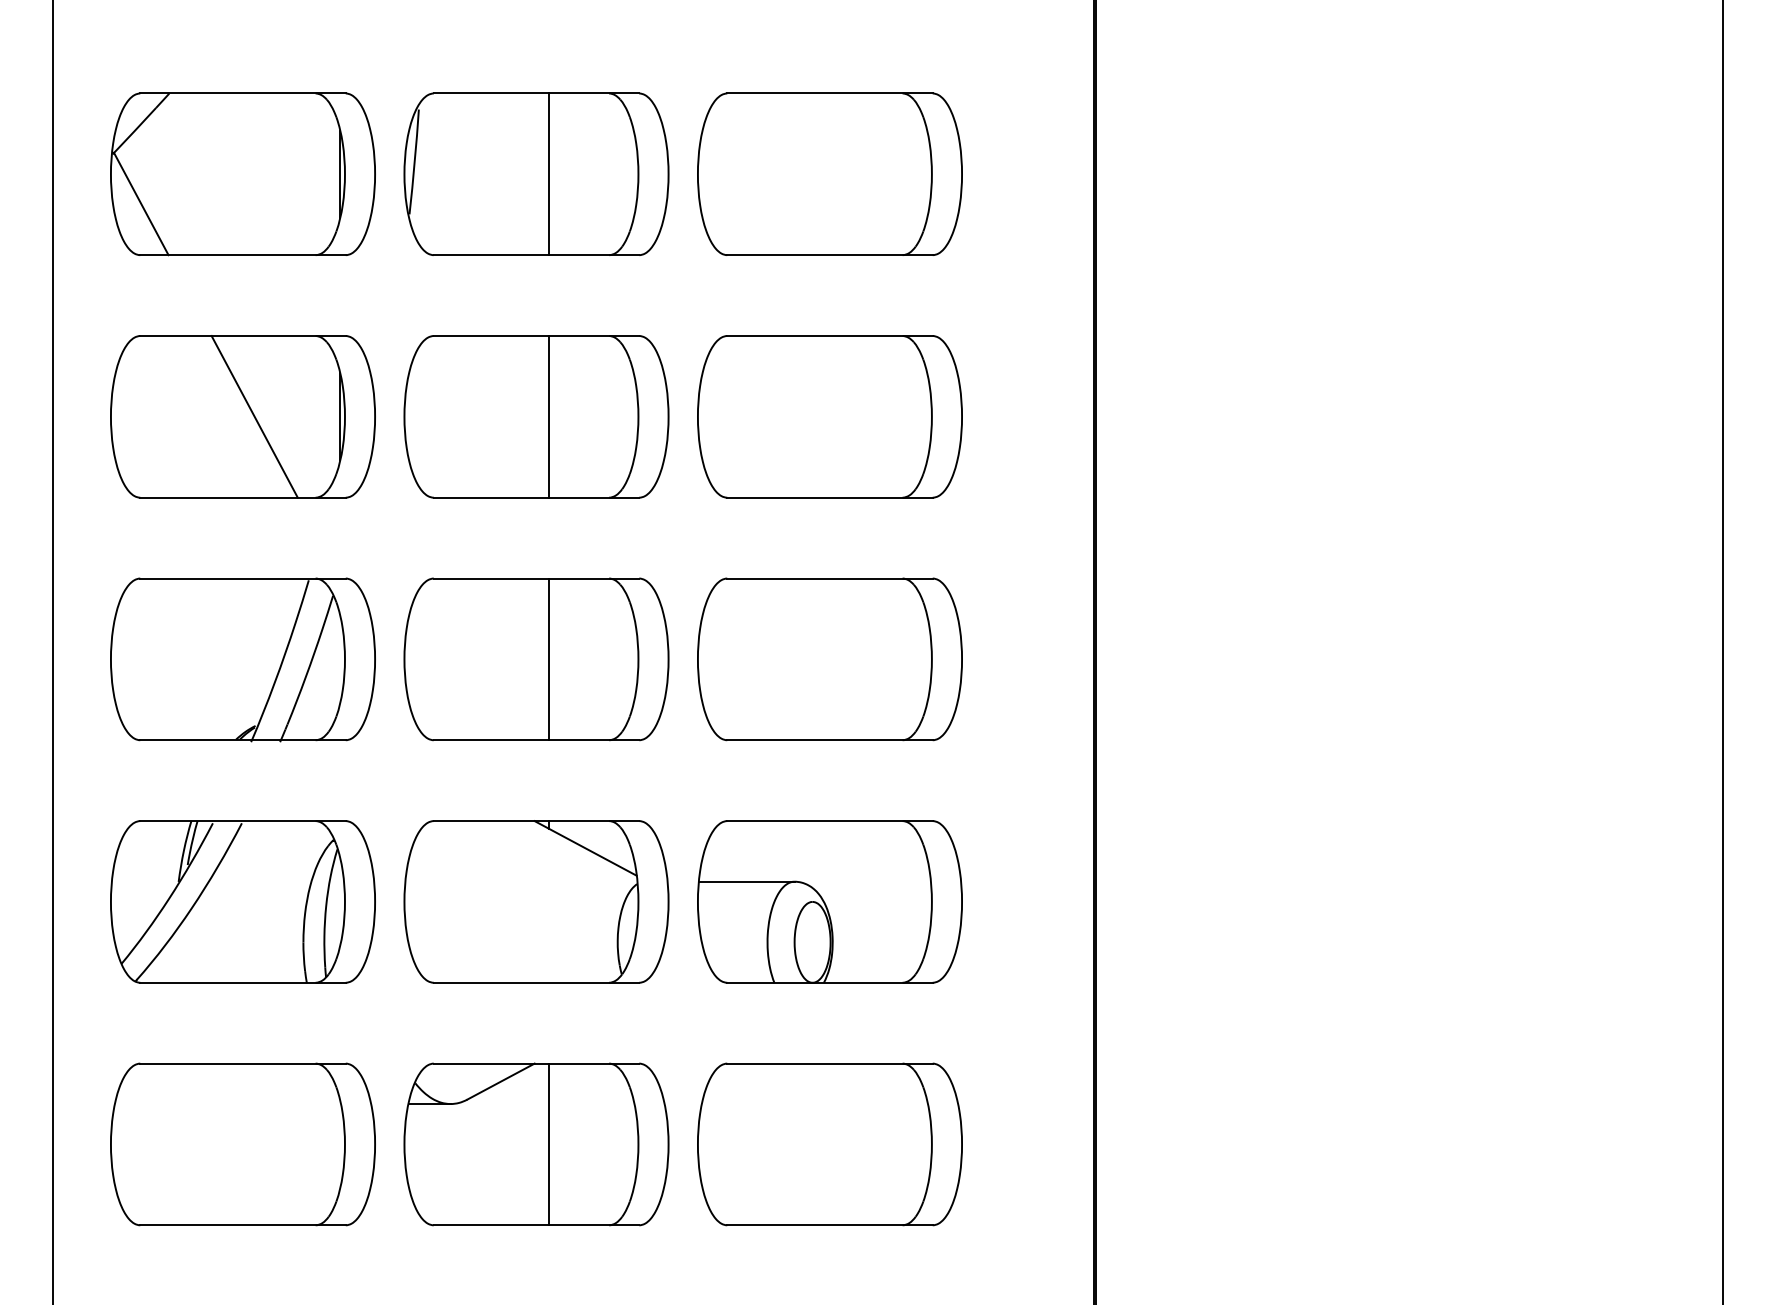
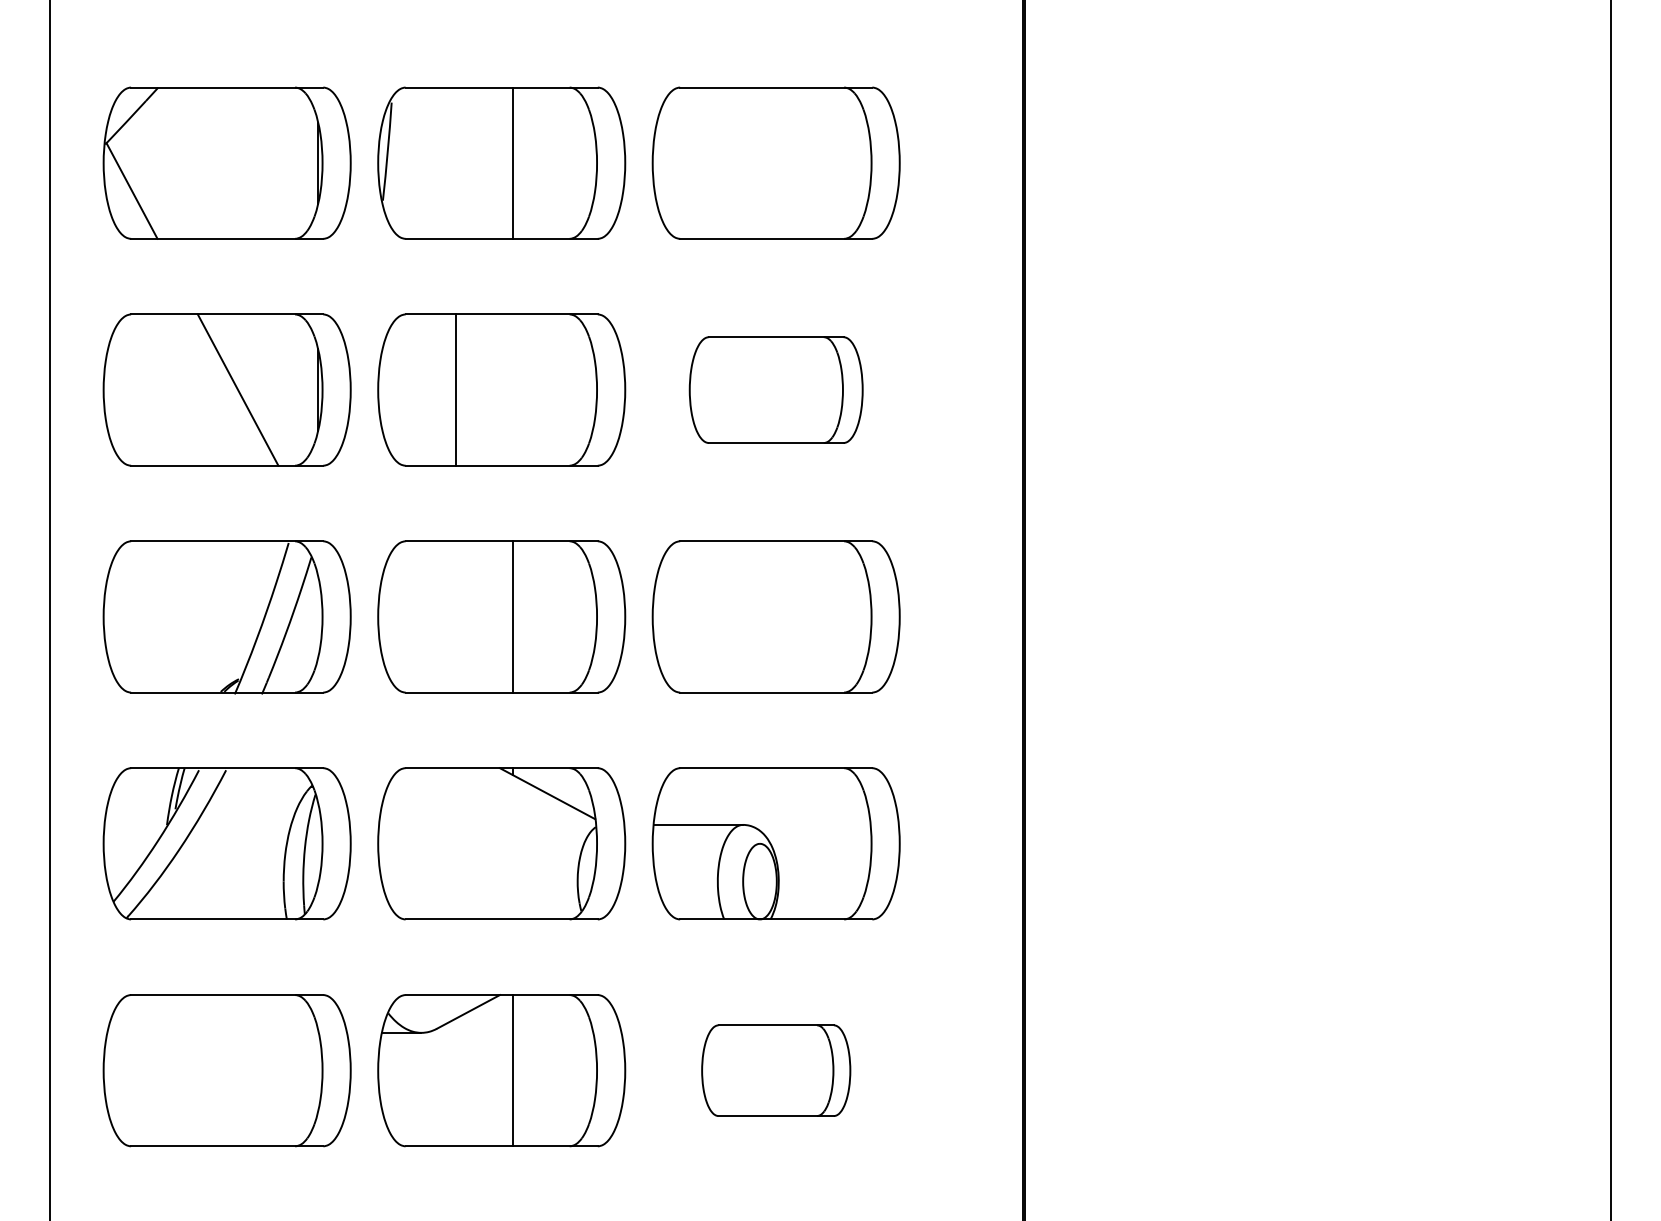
line: (549, 416) -> (455, 389), moved
part: (829, 416) -> (775, 389), size x0.7
part: (829, 1144) -> (775, 1070), size x0.6

